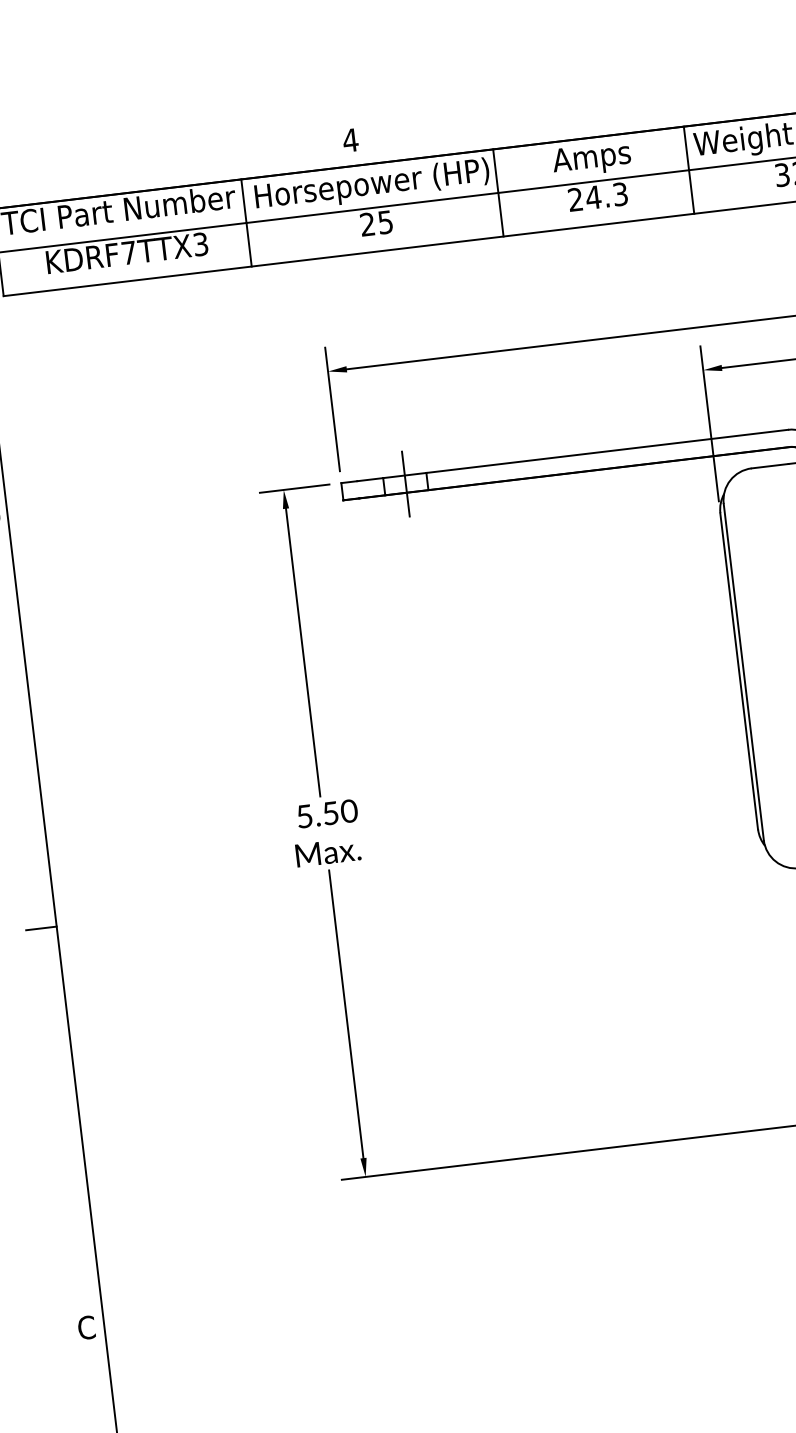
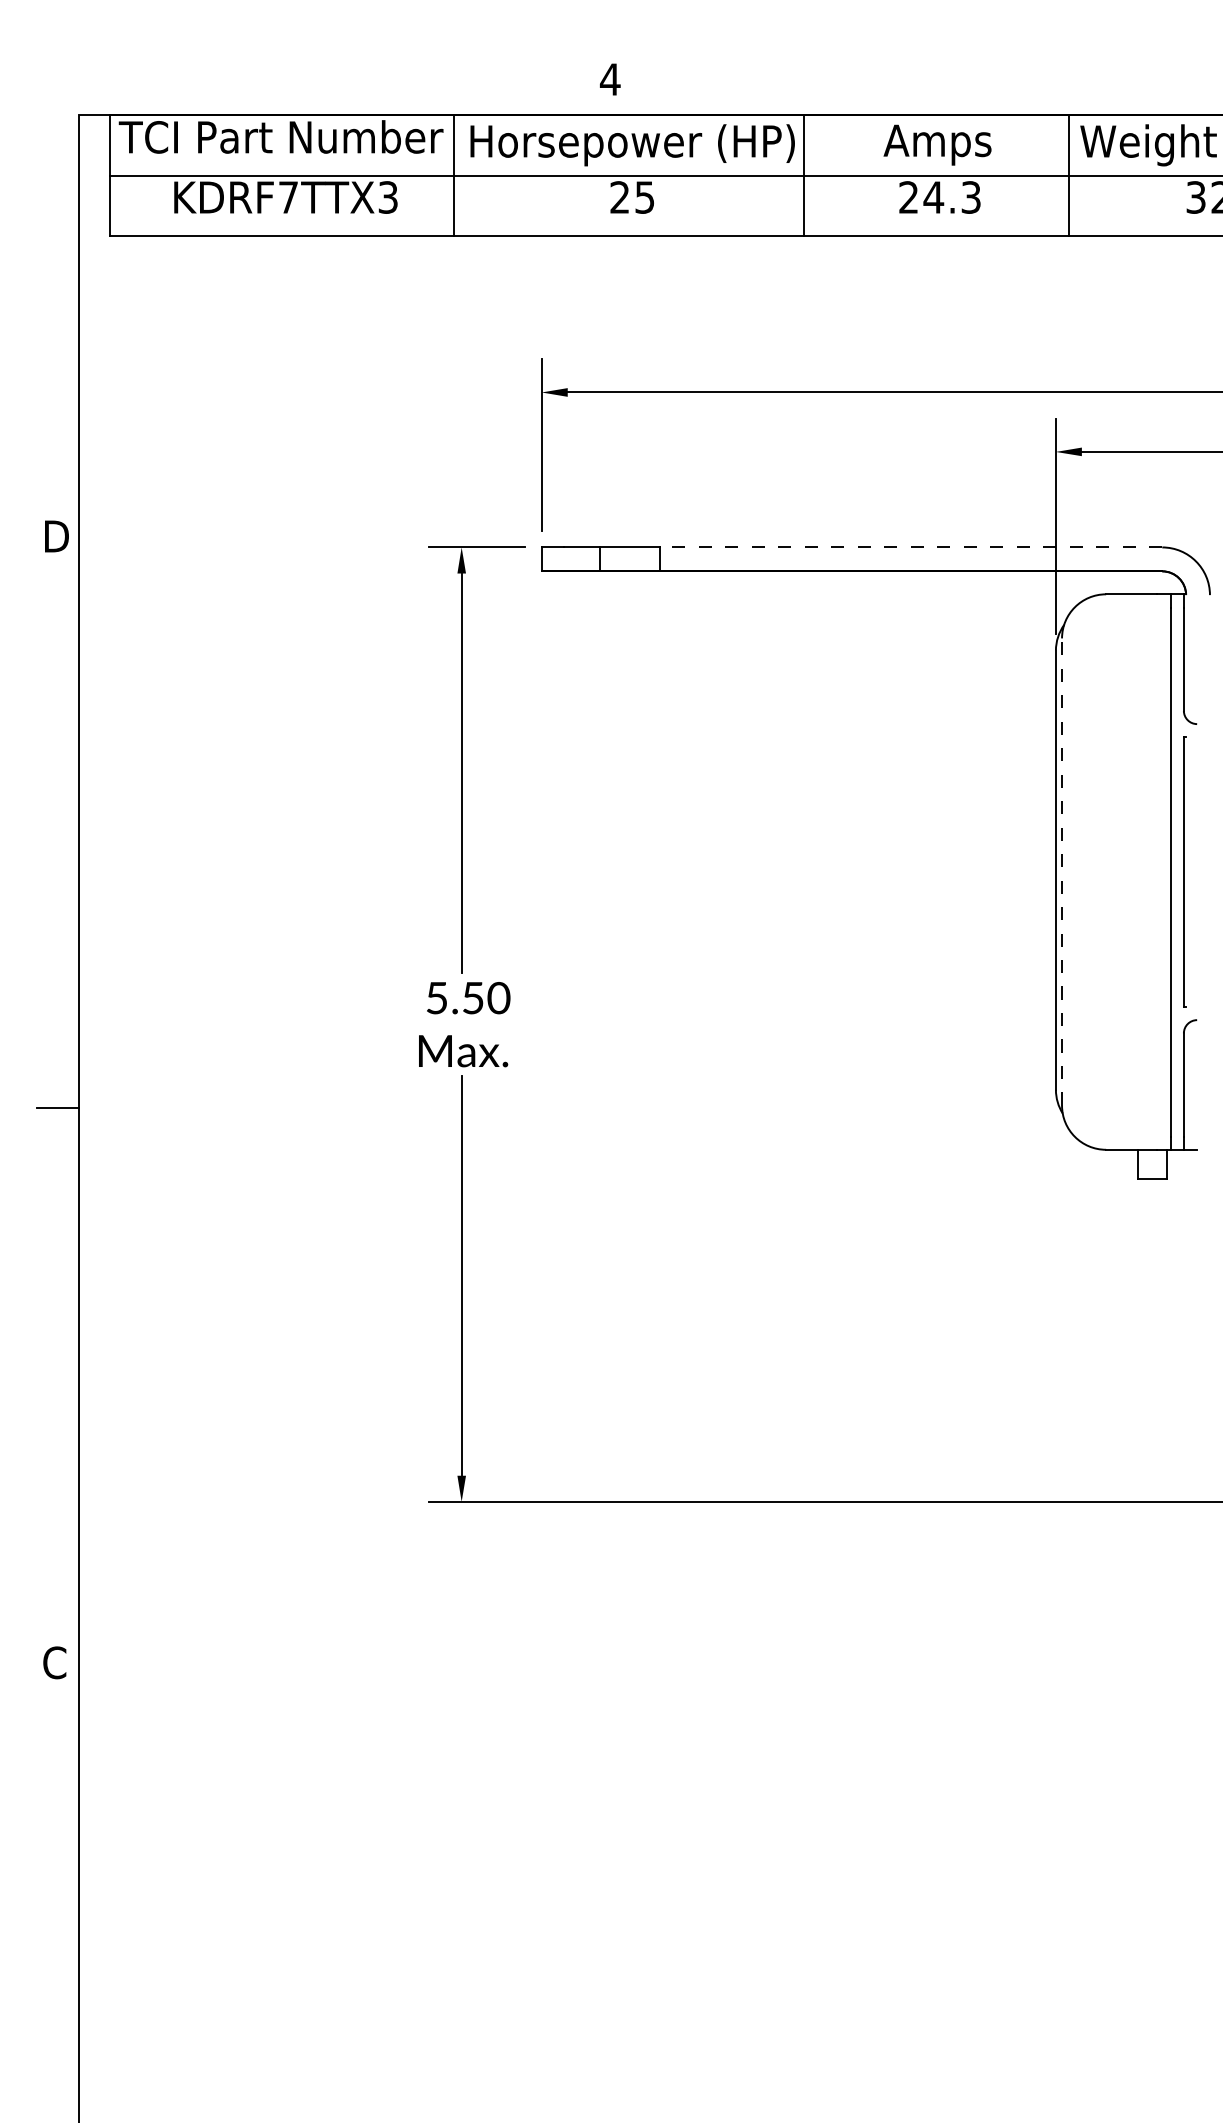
line: (606, 451) -> (910, 547), solid -> dashed
line: (405, 484) -> (629, 559), removed
line: (744, 672) -> (1062, 872), solid -> dashed

